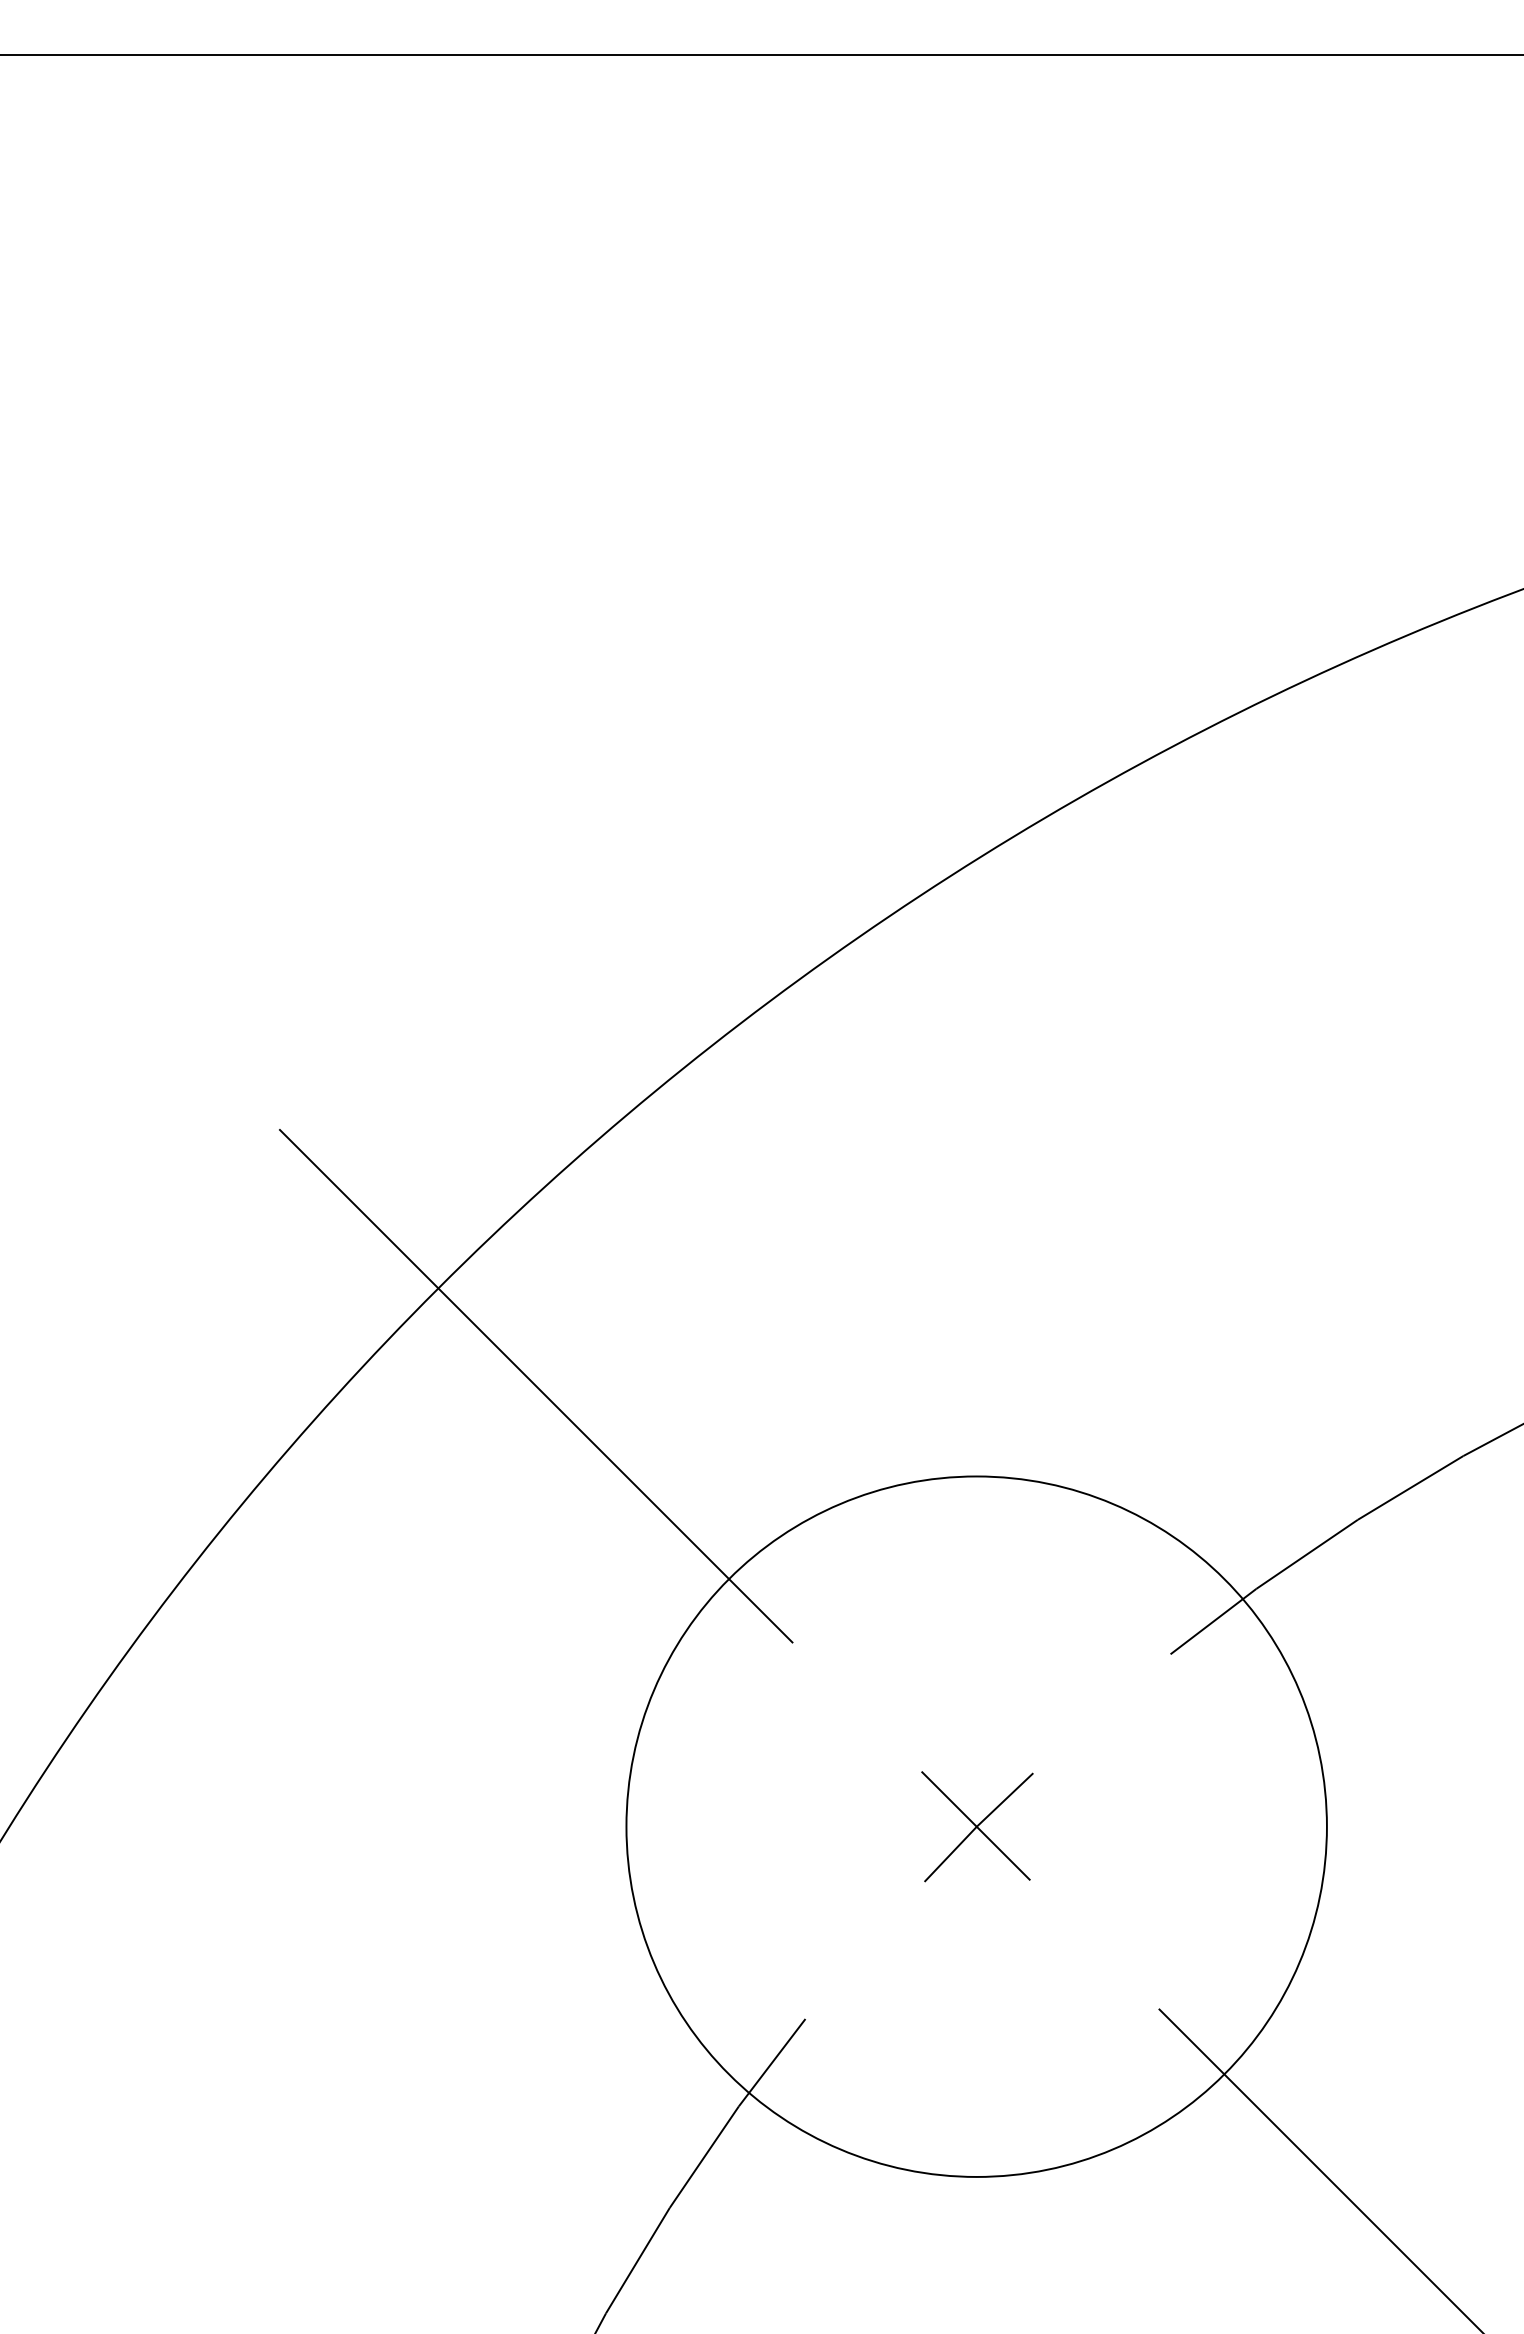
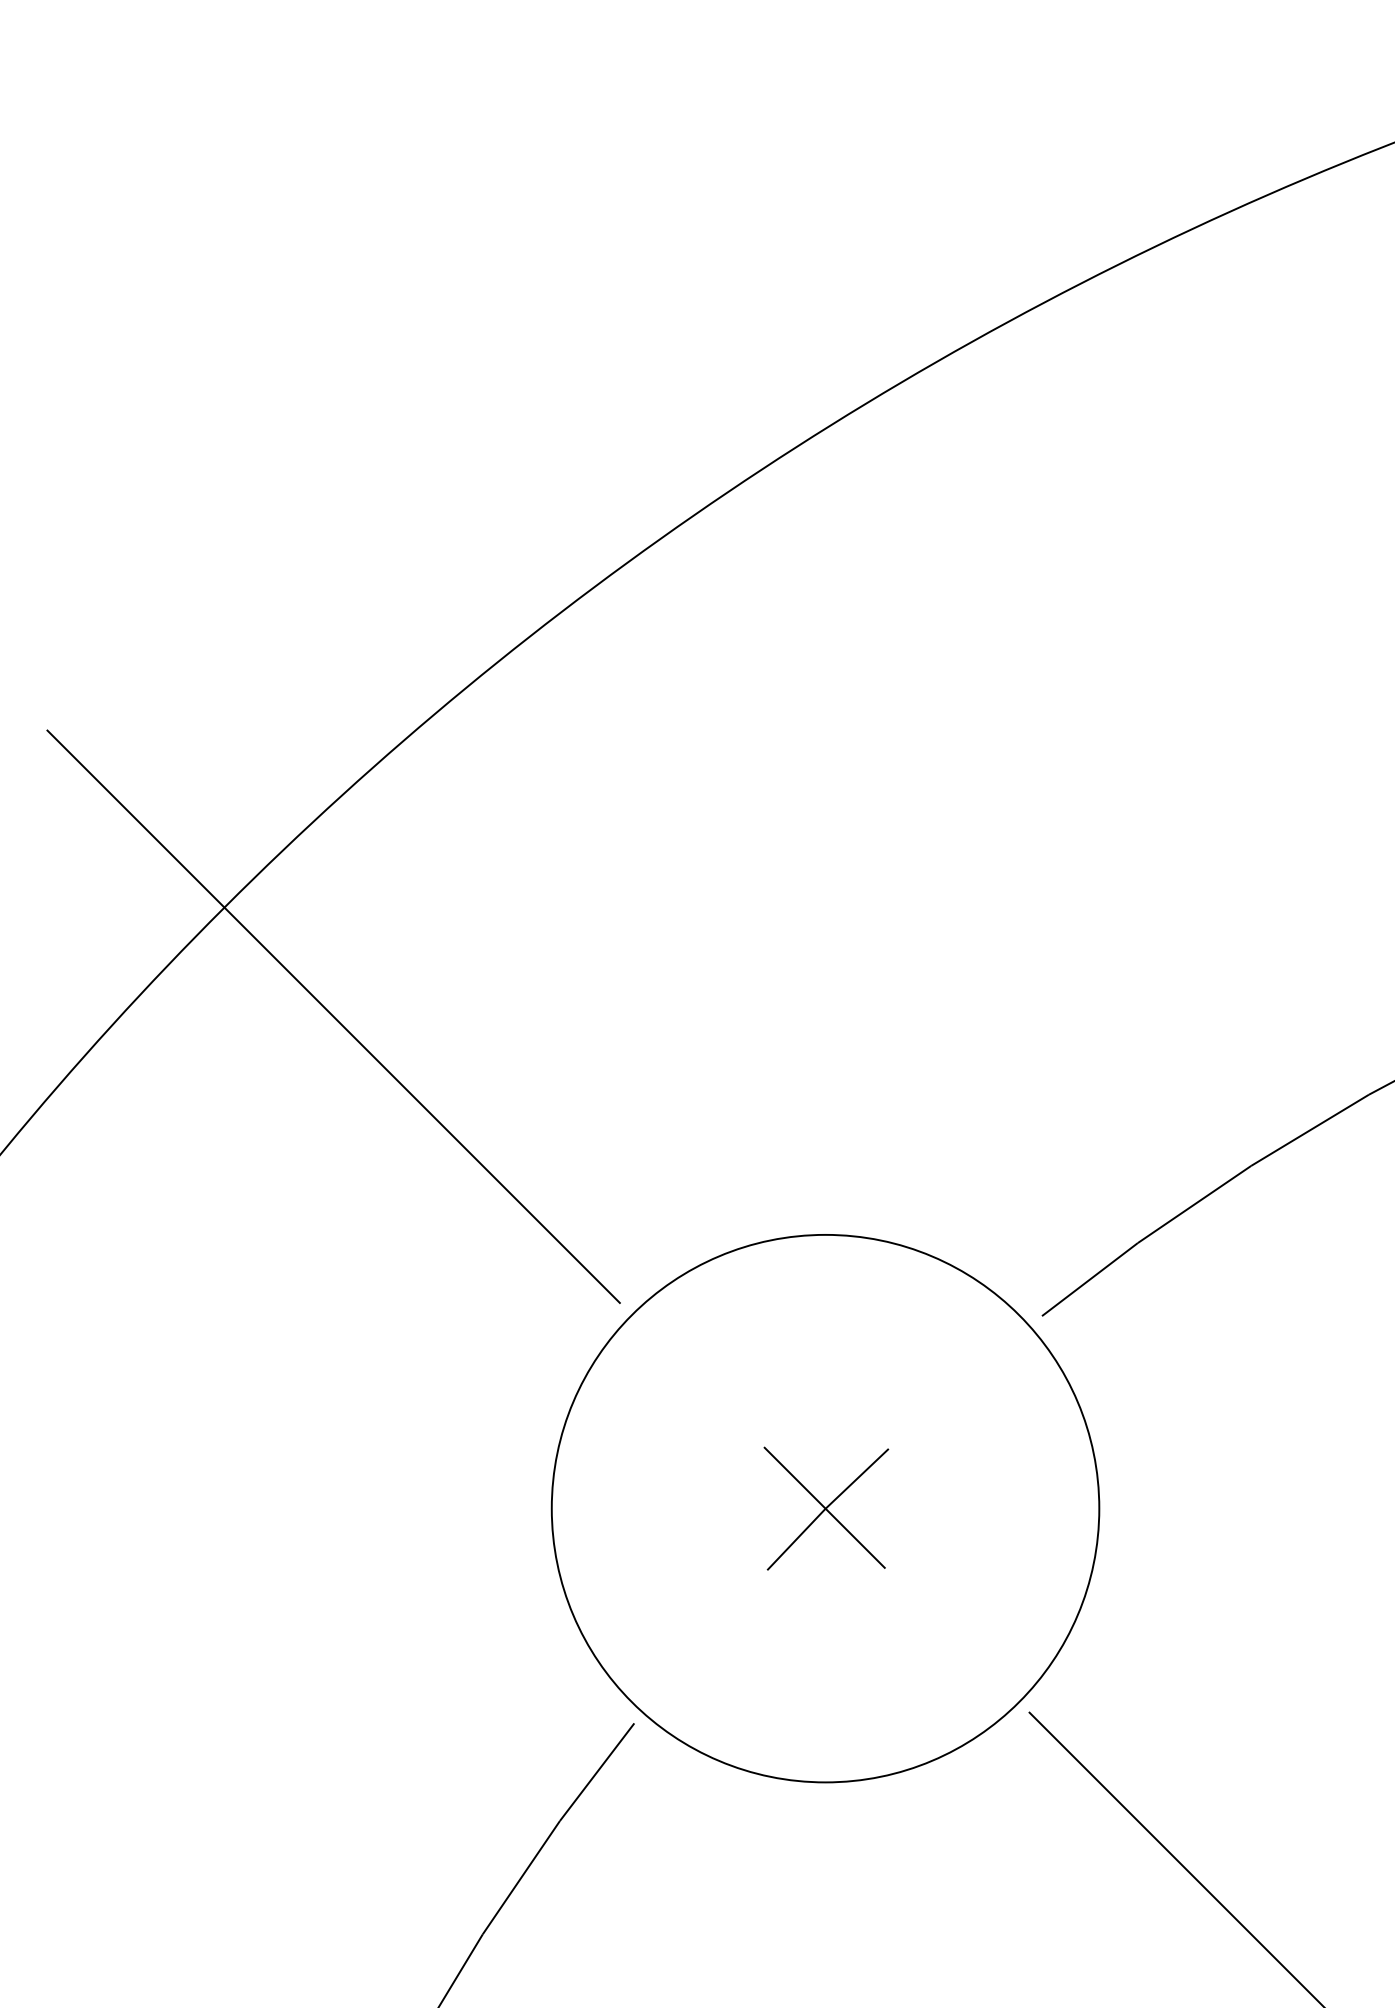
circle: (976, 1826) -> (825, 1508), size x0.7

